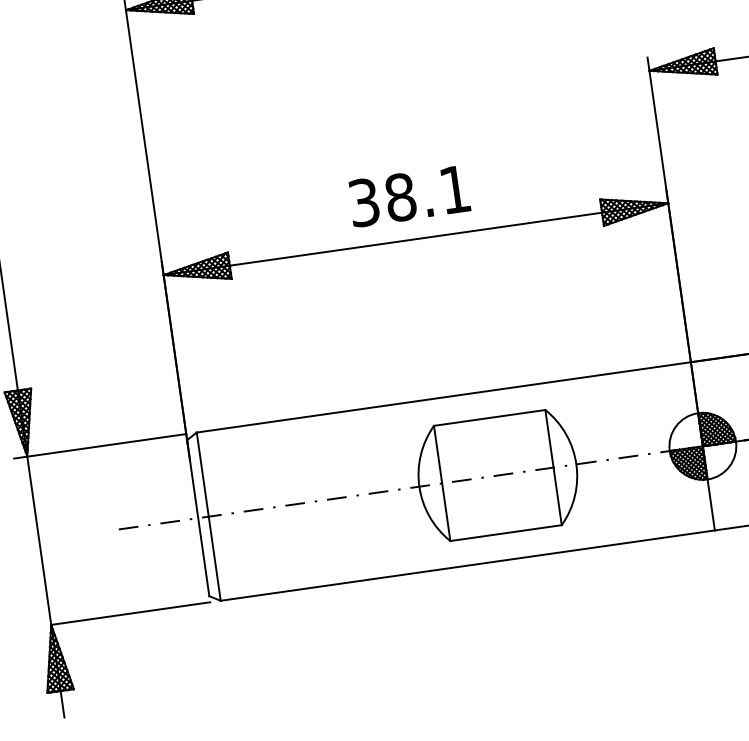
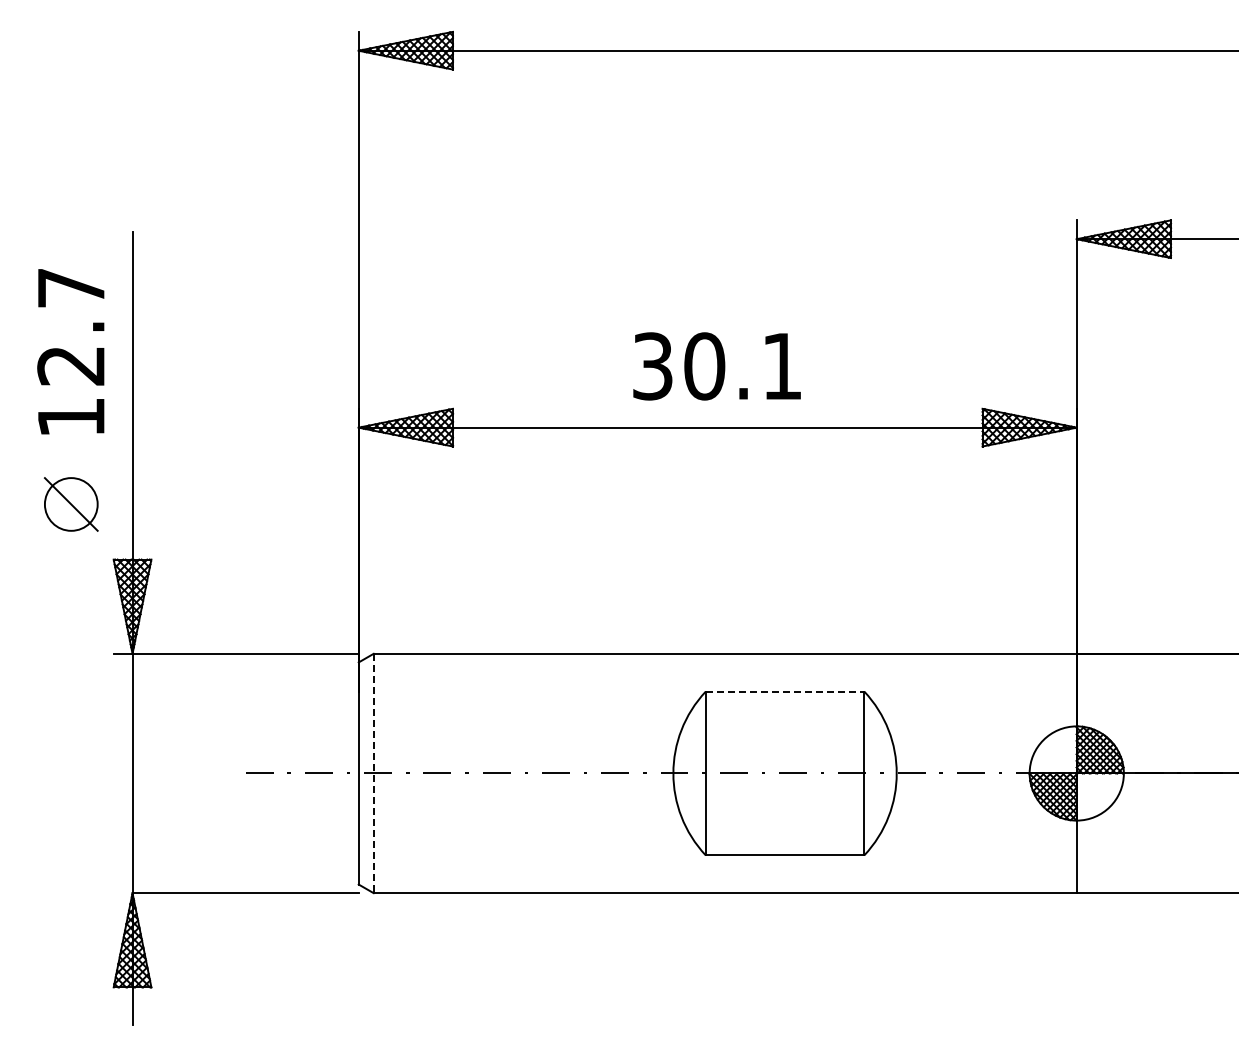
text: (400, 197) -> (704, 366), 38.1 -> 30.1
line: (489, 417) -> (785, 691), solid -> dashed
line: (208, 516) -> (373, 773), solid -> dashed

